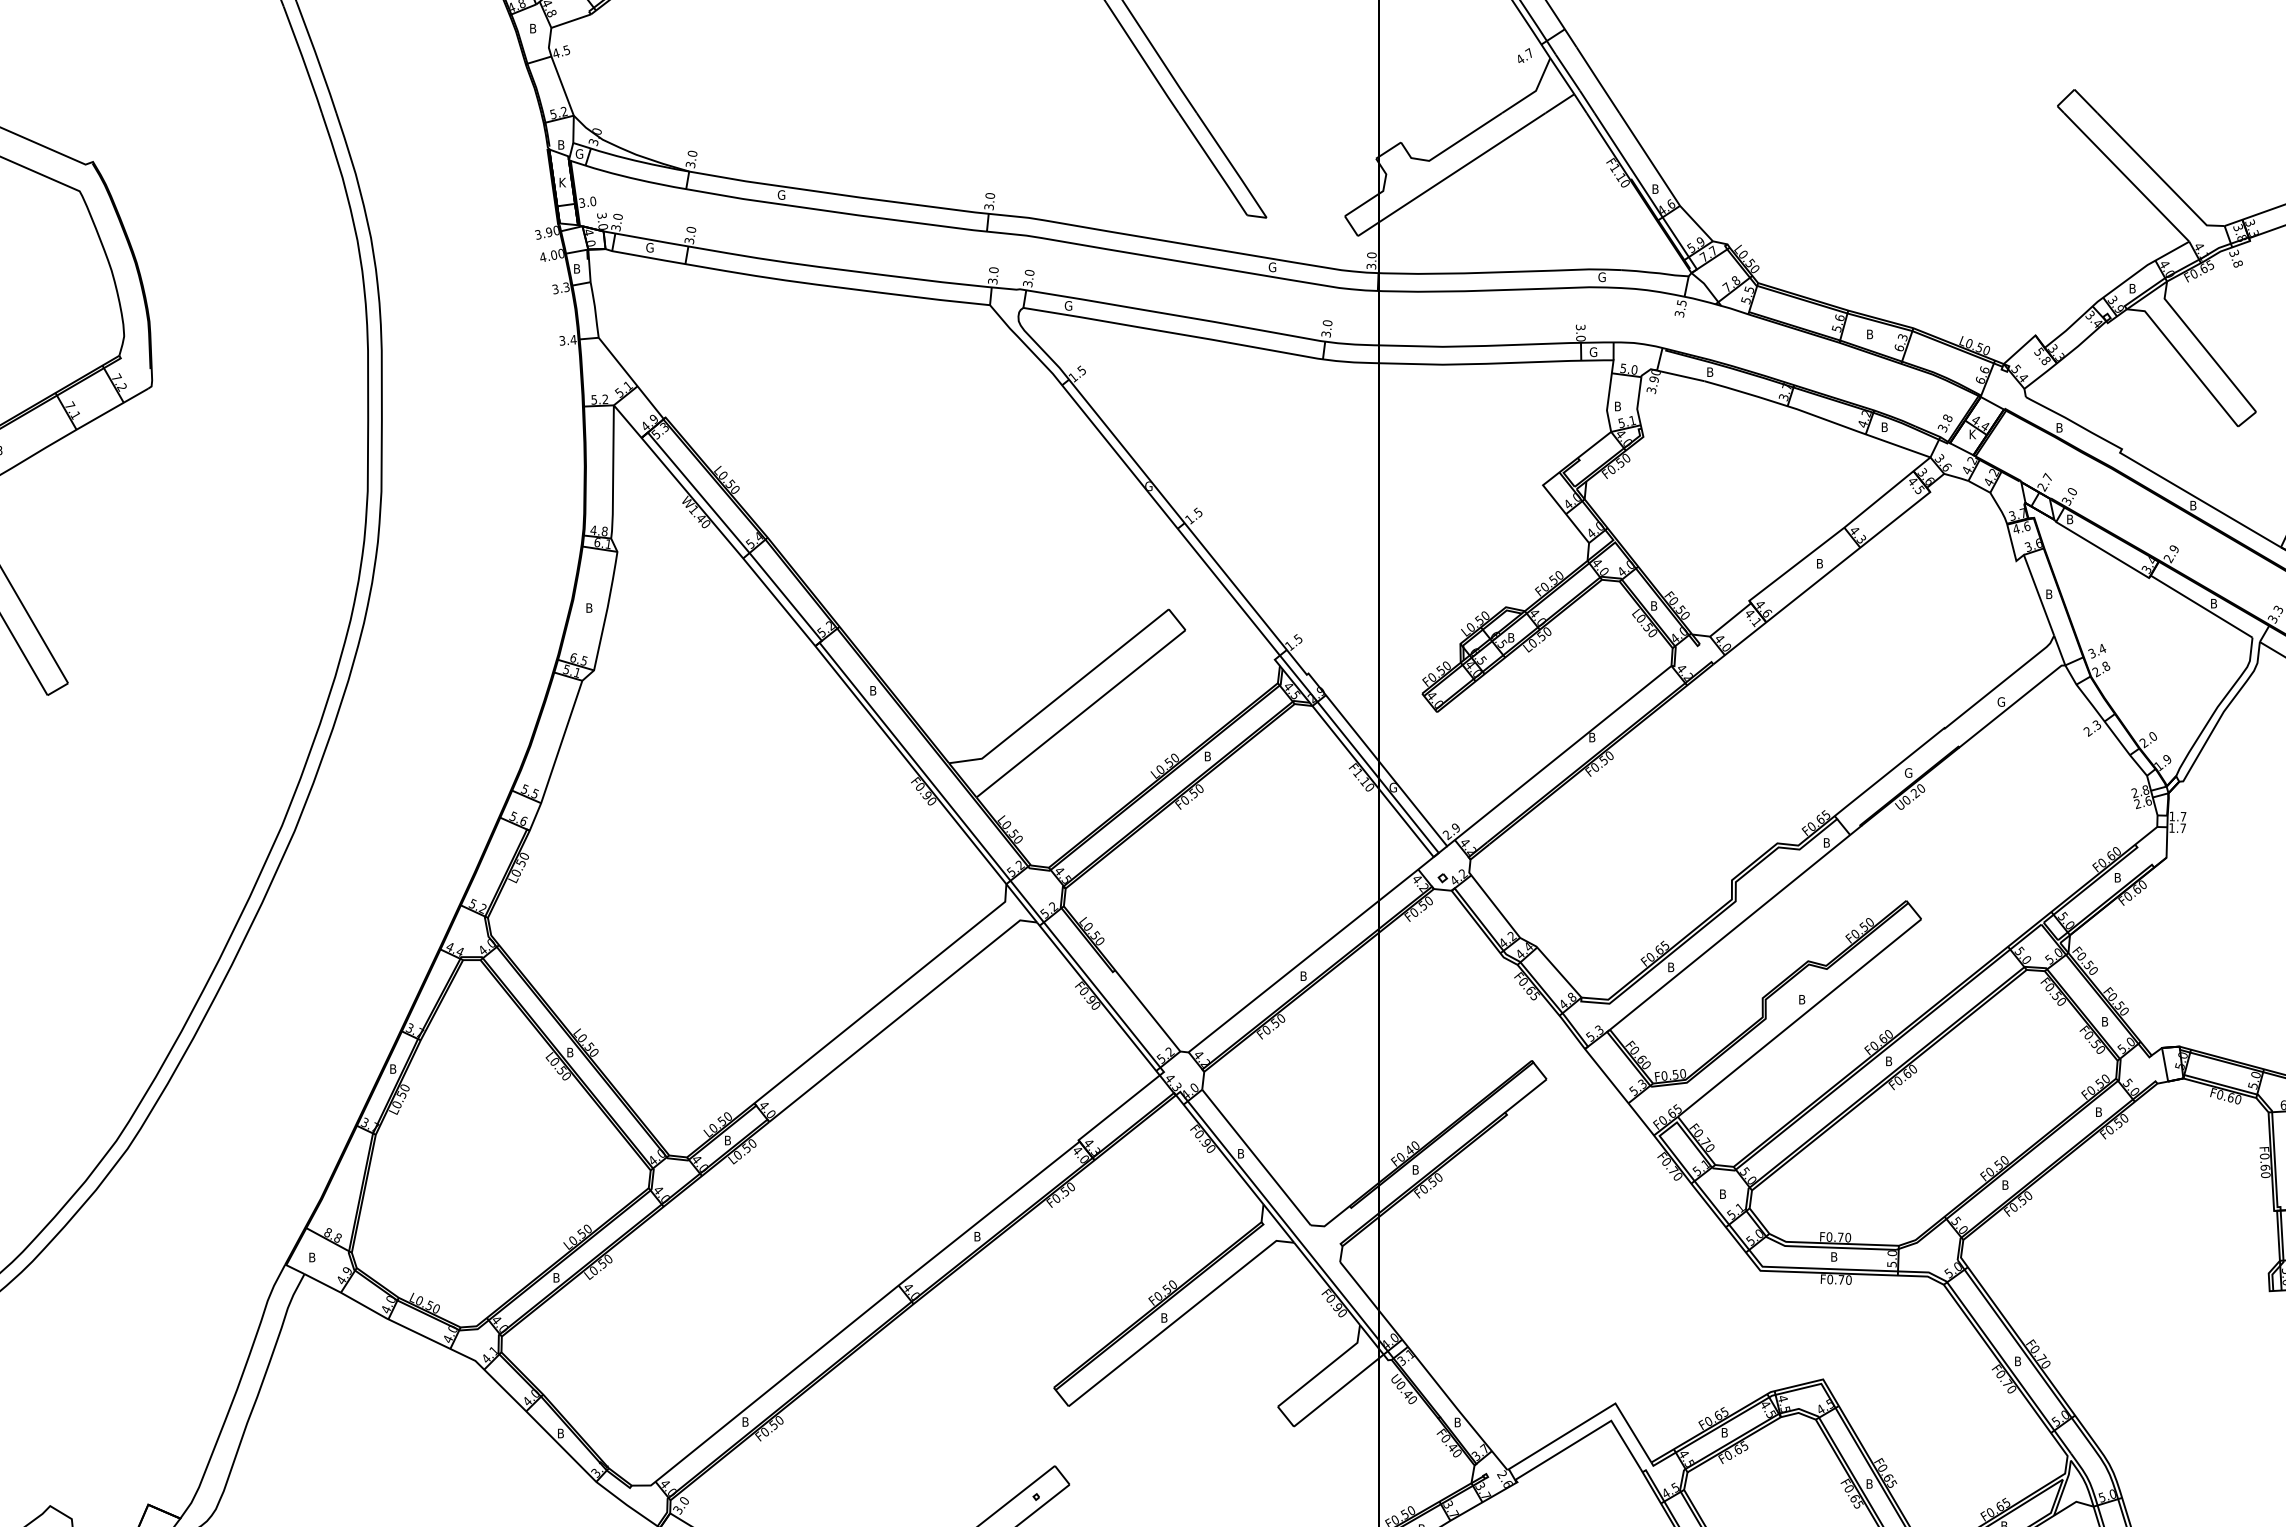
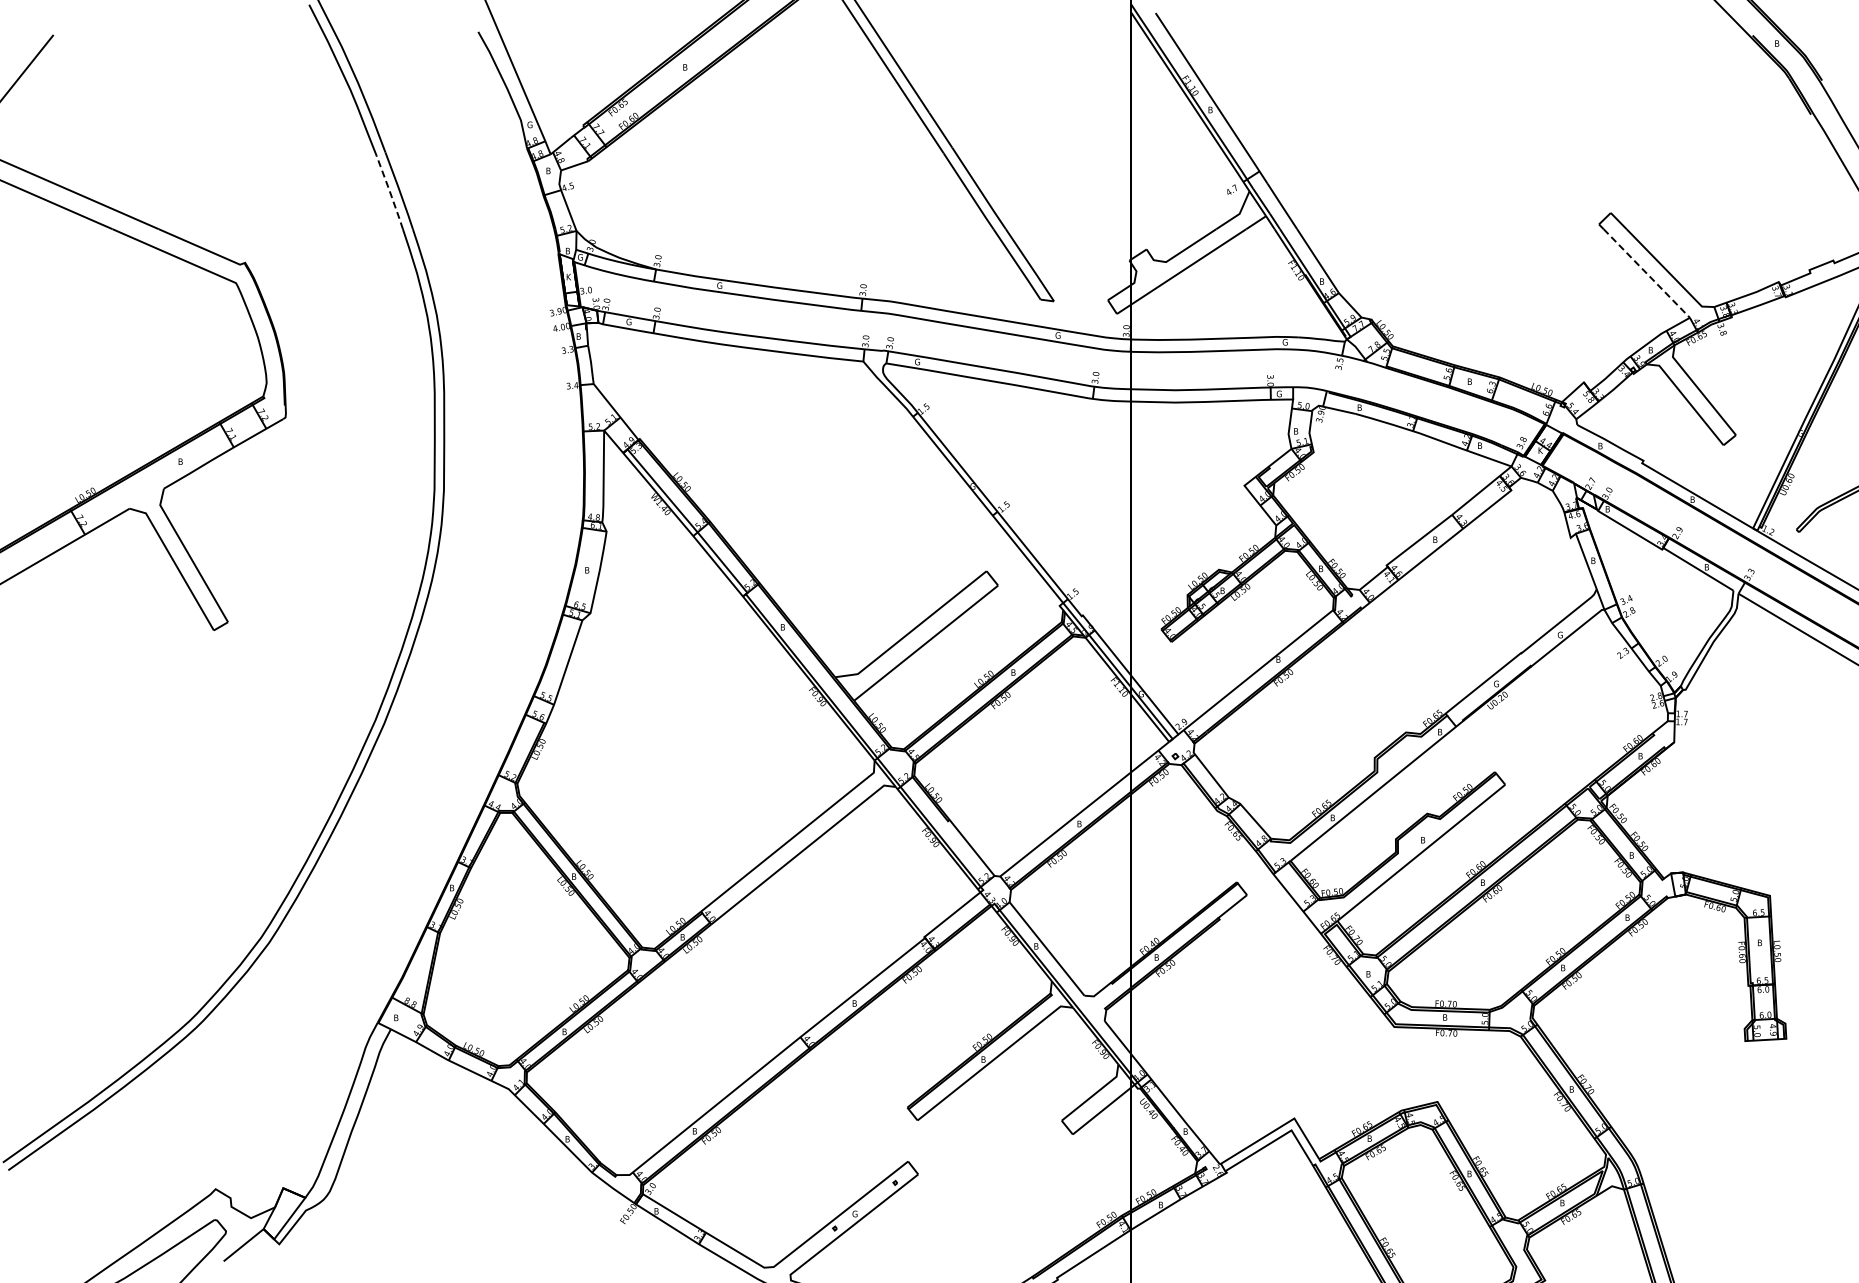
line: (303, 59) -> (390, 192), solid -> dashed
line: (2126, 177) -> (1646, 273), solid -> dashed

